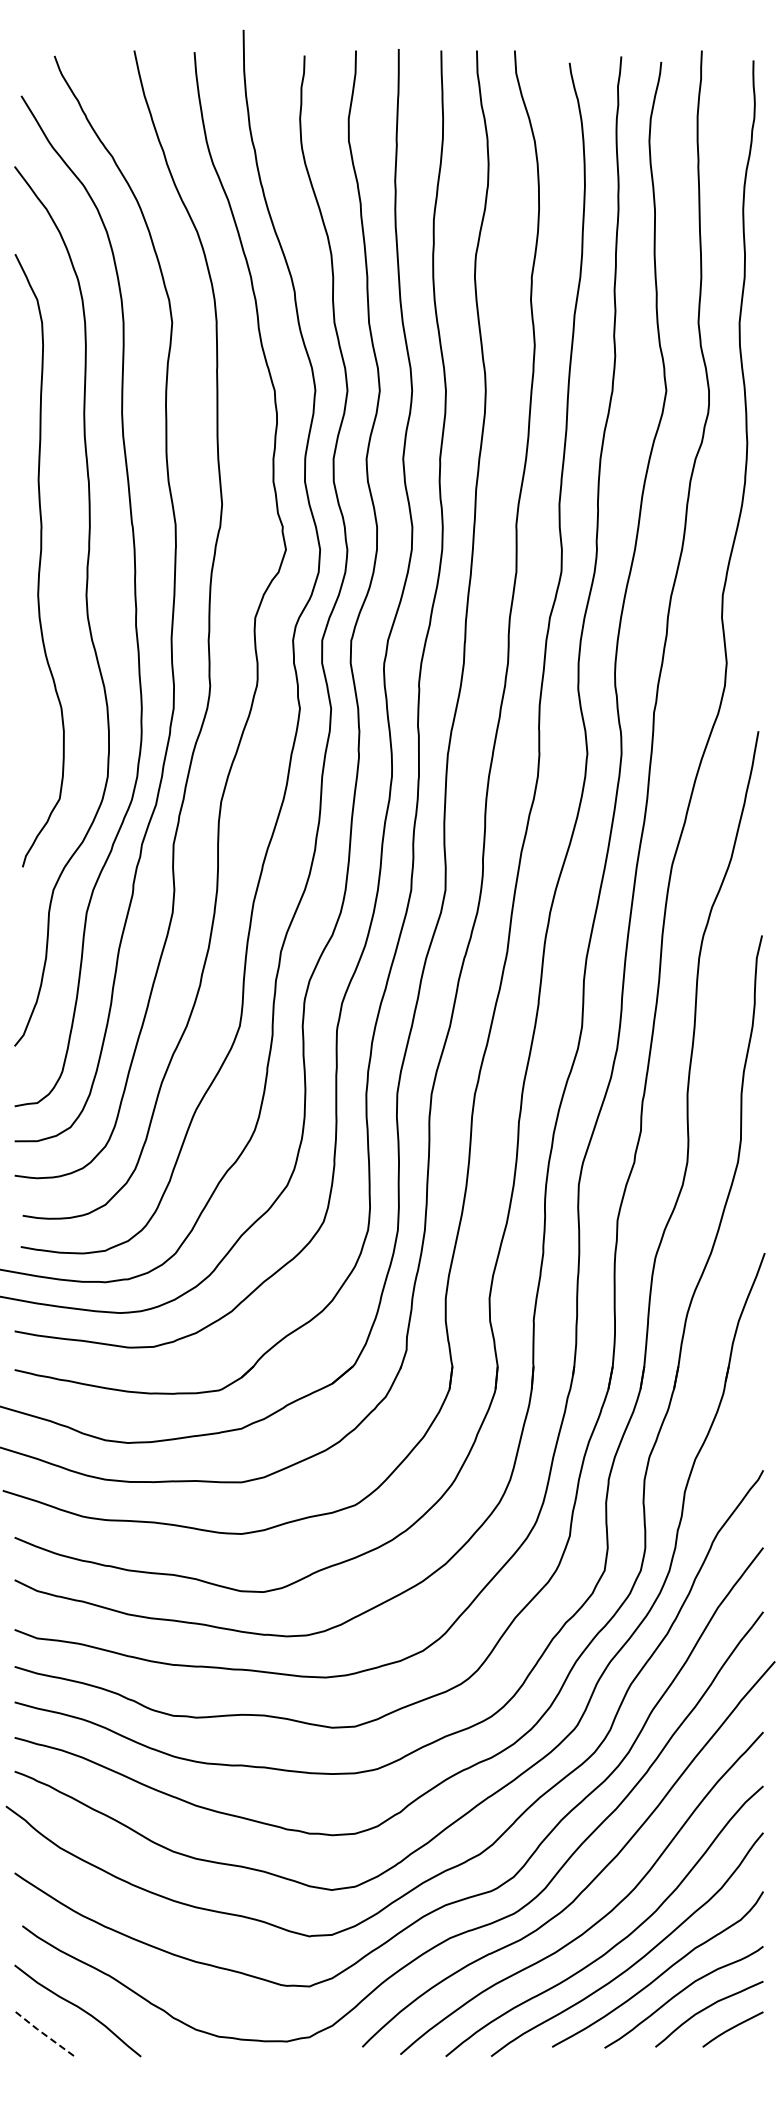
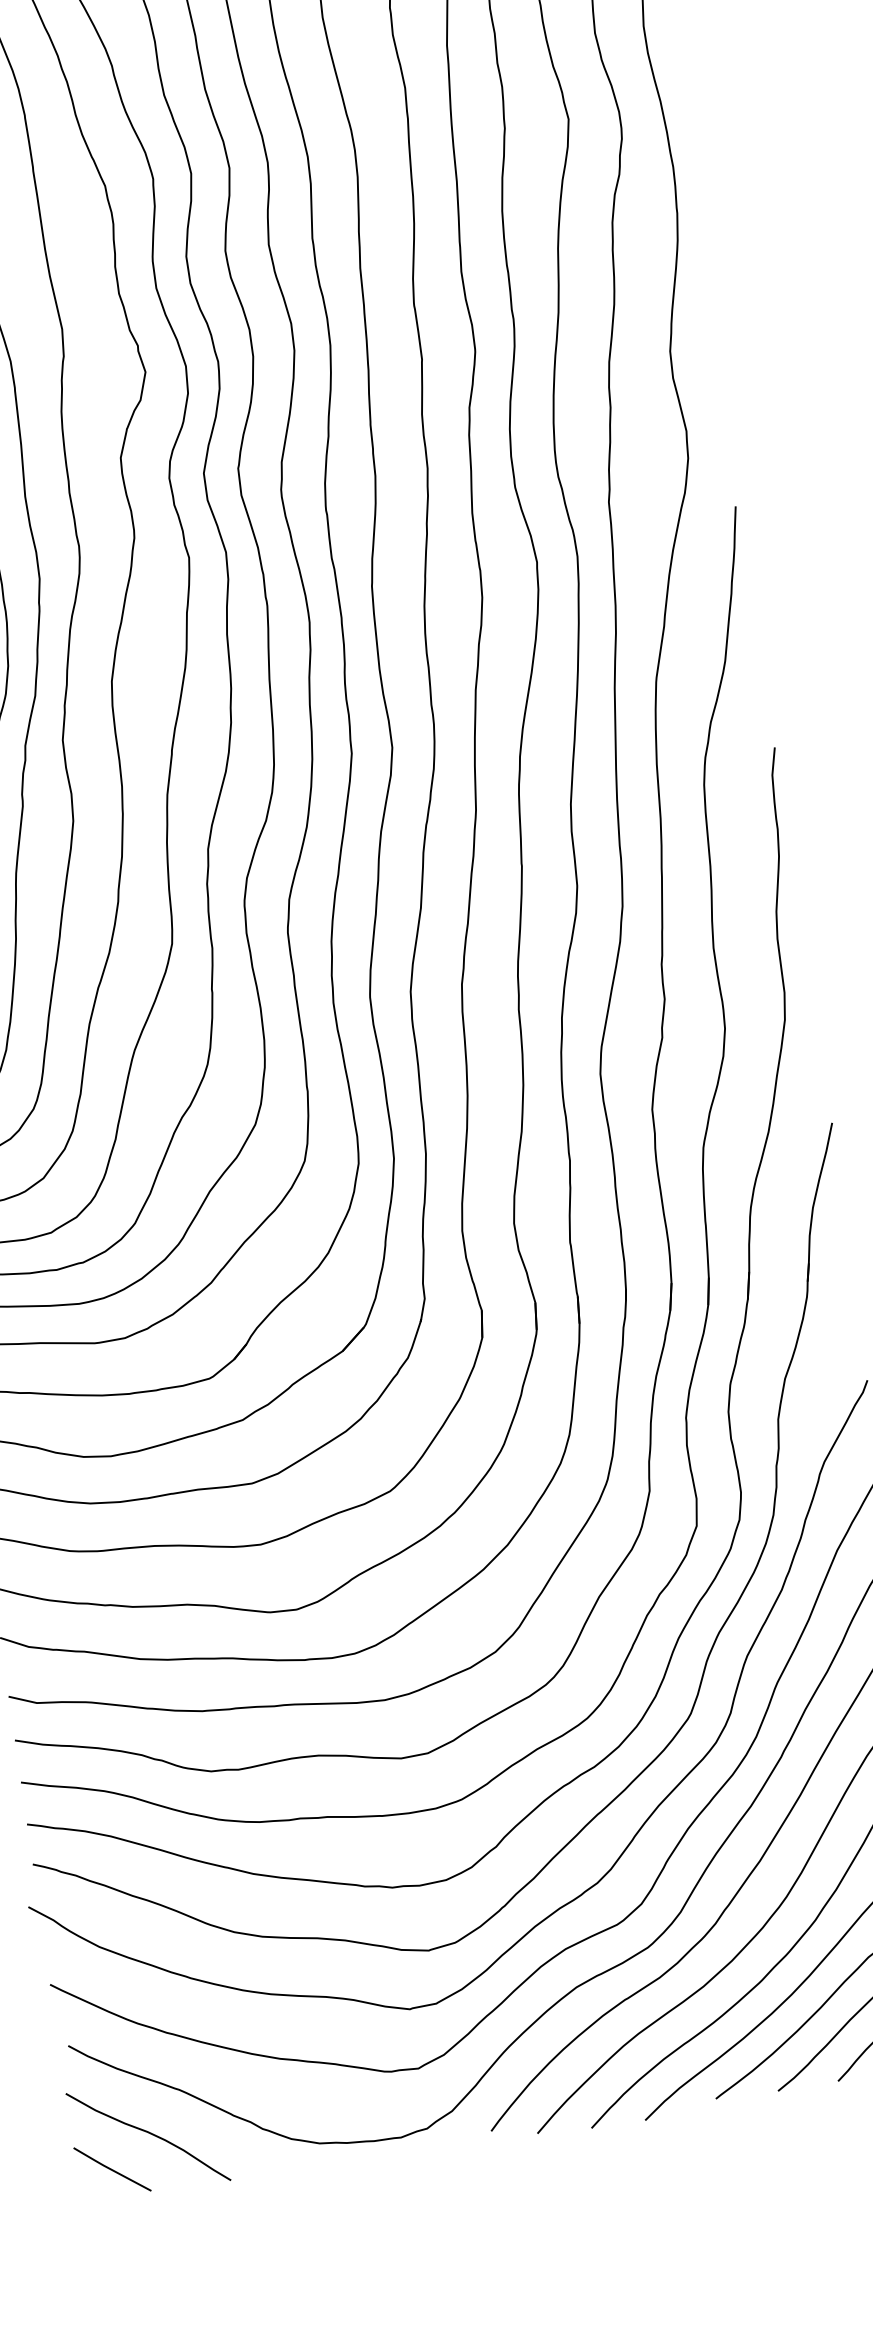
line: (42, 2033) -> (110, 2169), dashed -> solid

